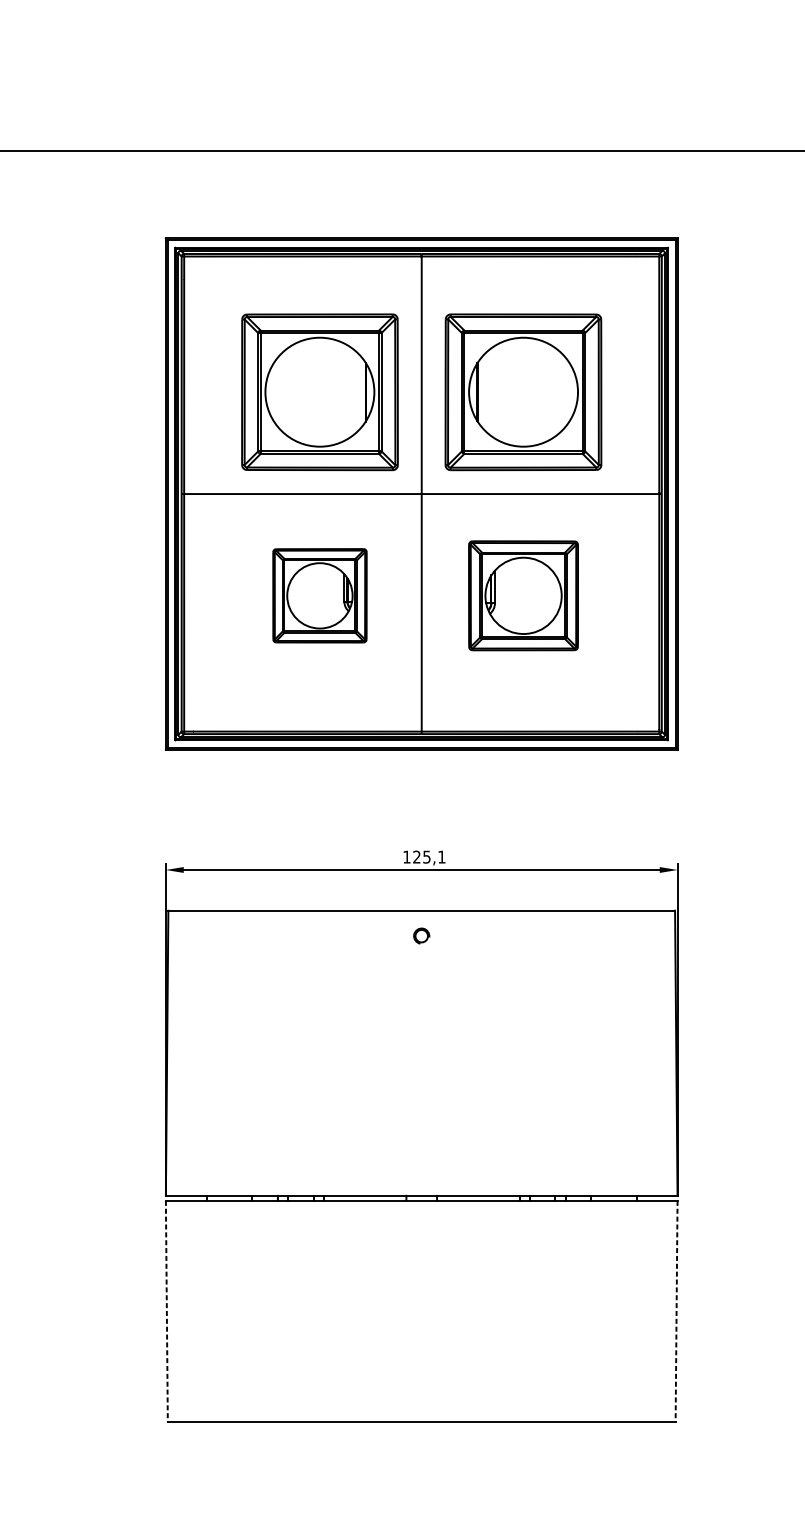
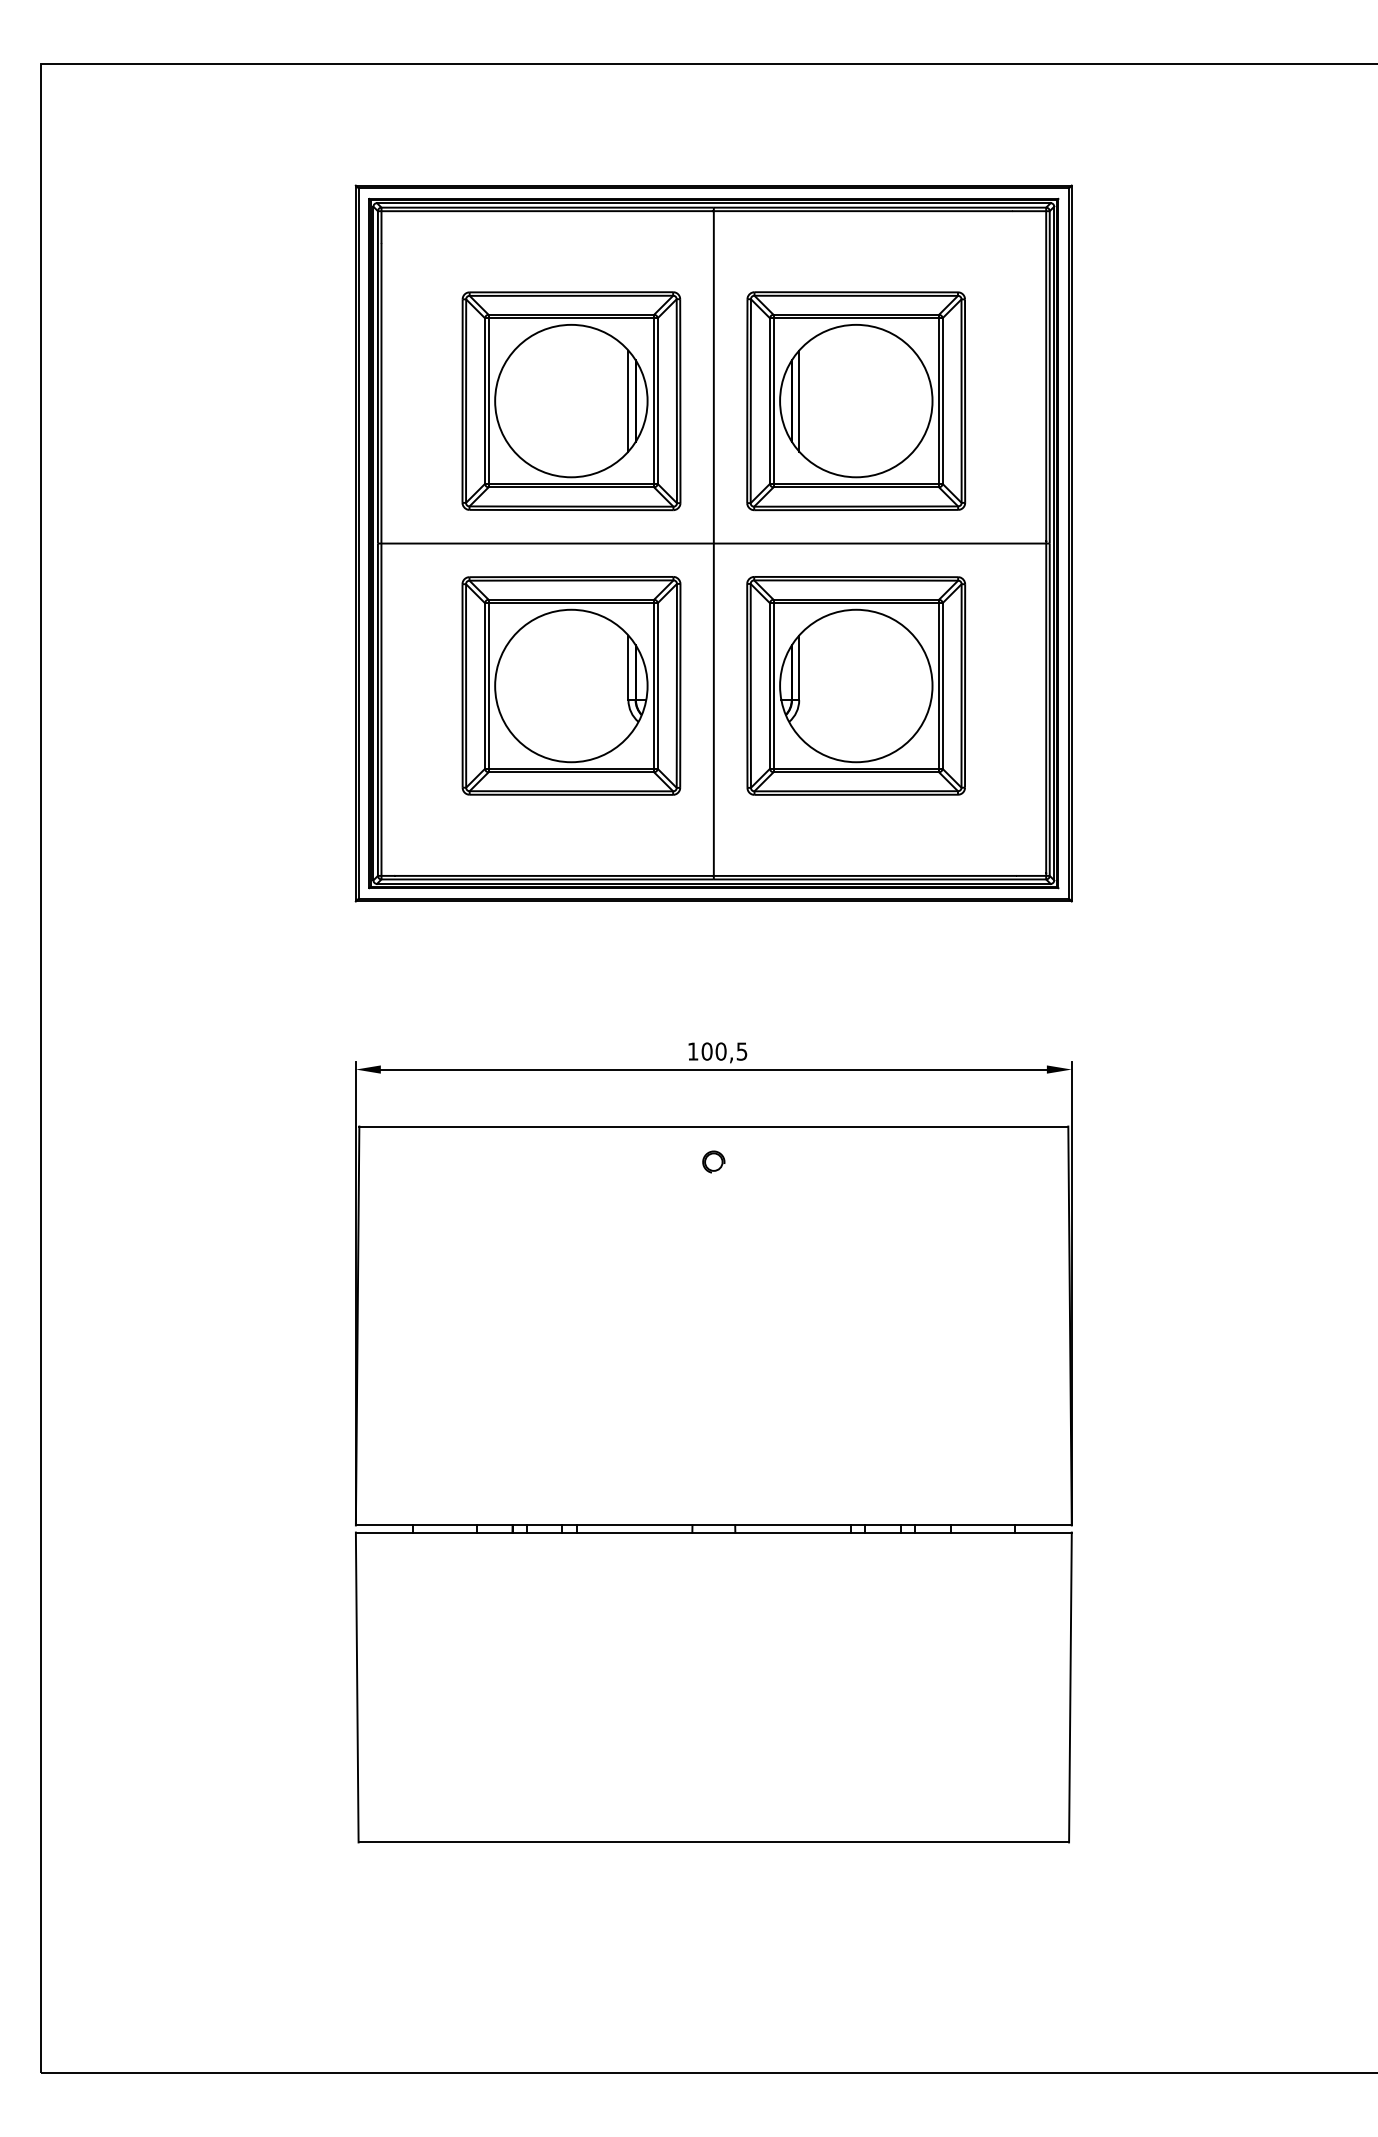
line: (360, 391) -> (628, 400), added
line: (482, 391) -> (799, 400), added
part: (319, 595) -> (571, 685), size x1.67
part: (523, 595) -> (856, 685), size x1.43
text: (429, 857) -> (724, 1051), 125,1 -> 100,5
line: (167, 1311) -> (357, 1687), dashed -> solid
line: (676, 1311) -> (1070, 1687), dashed -> solid

